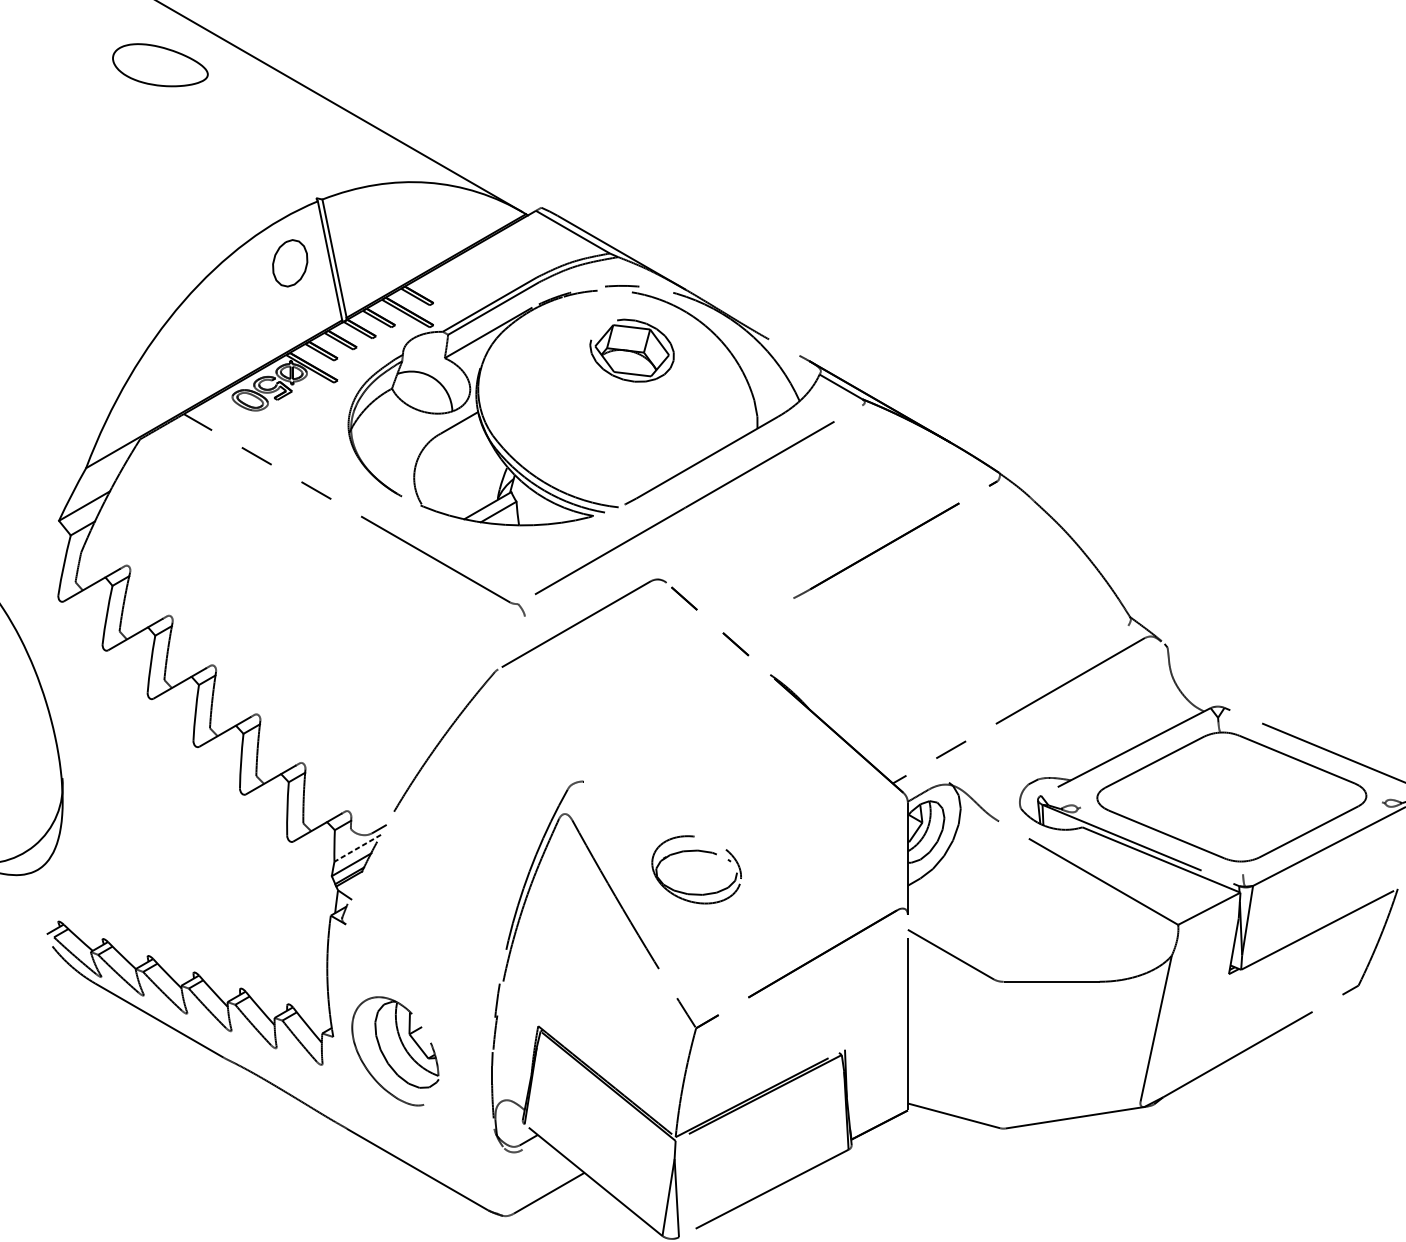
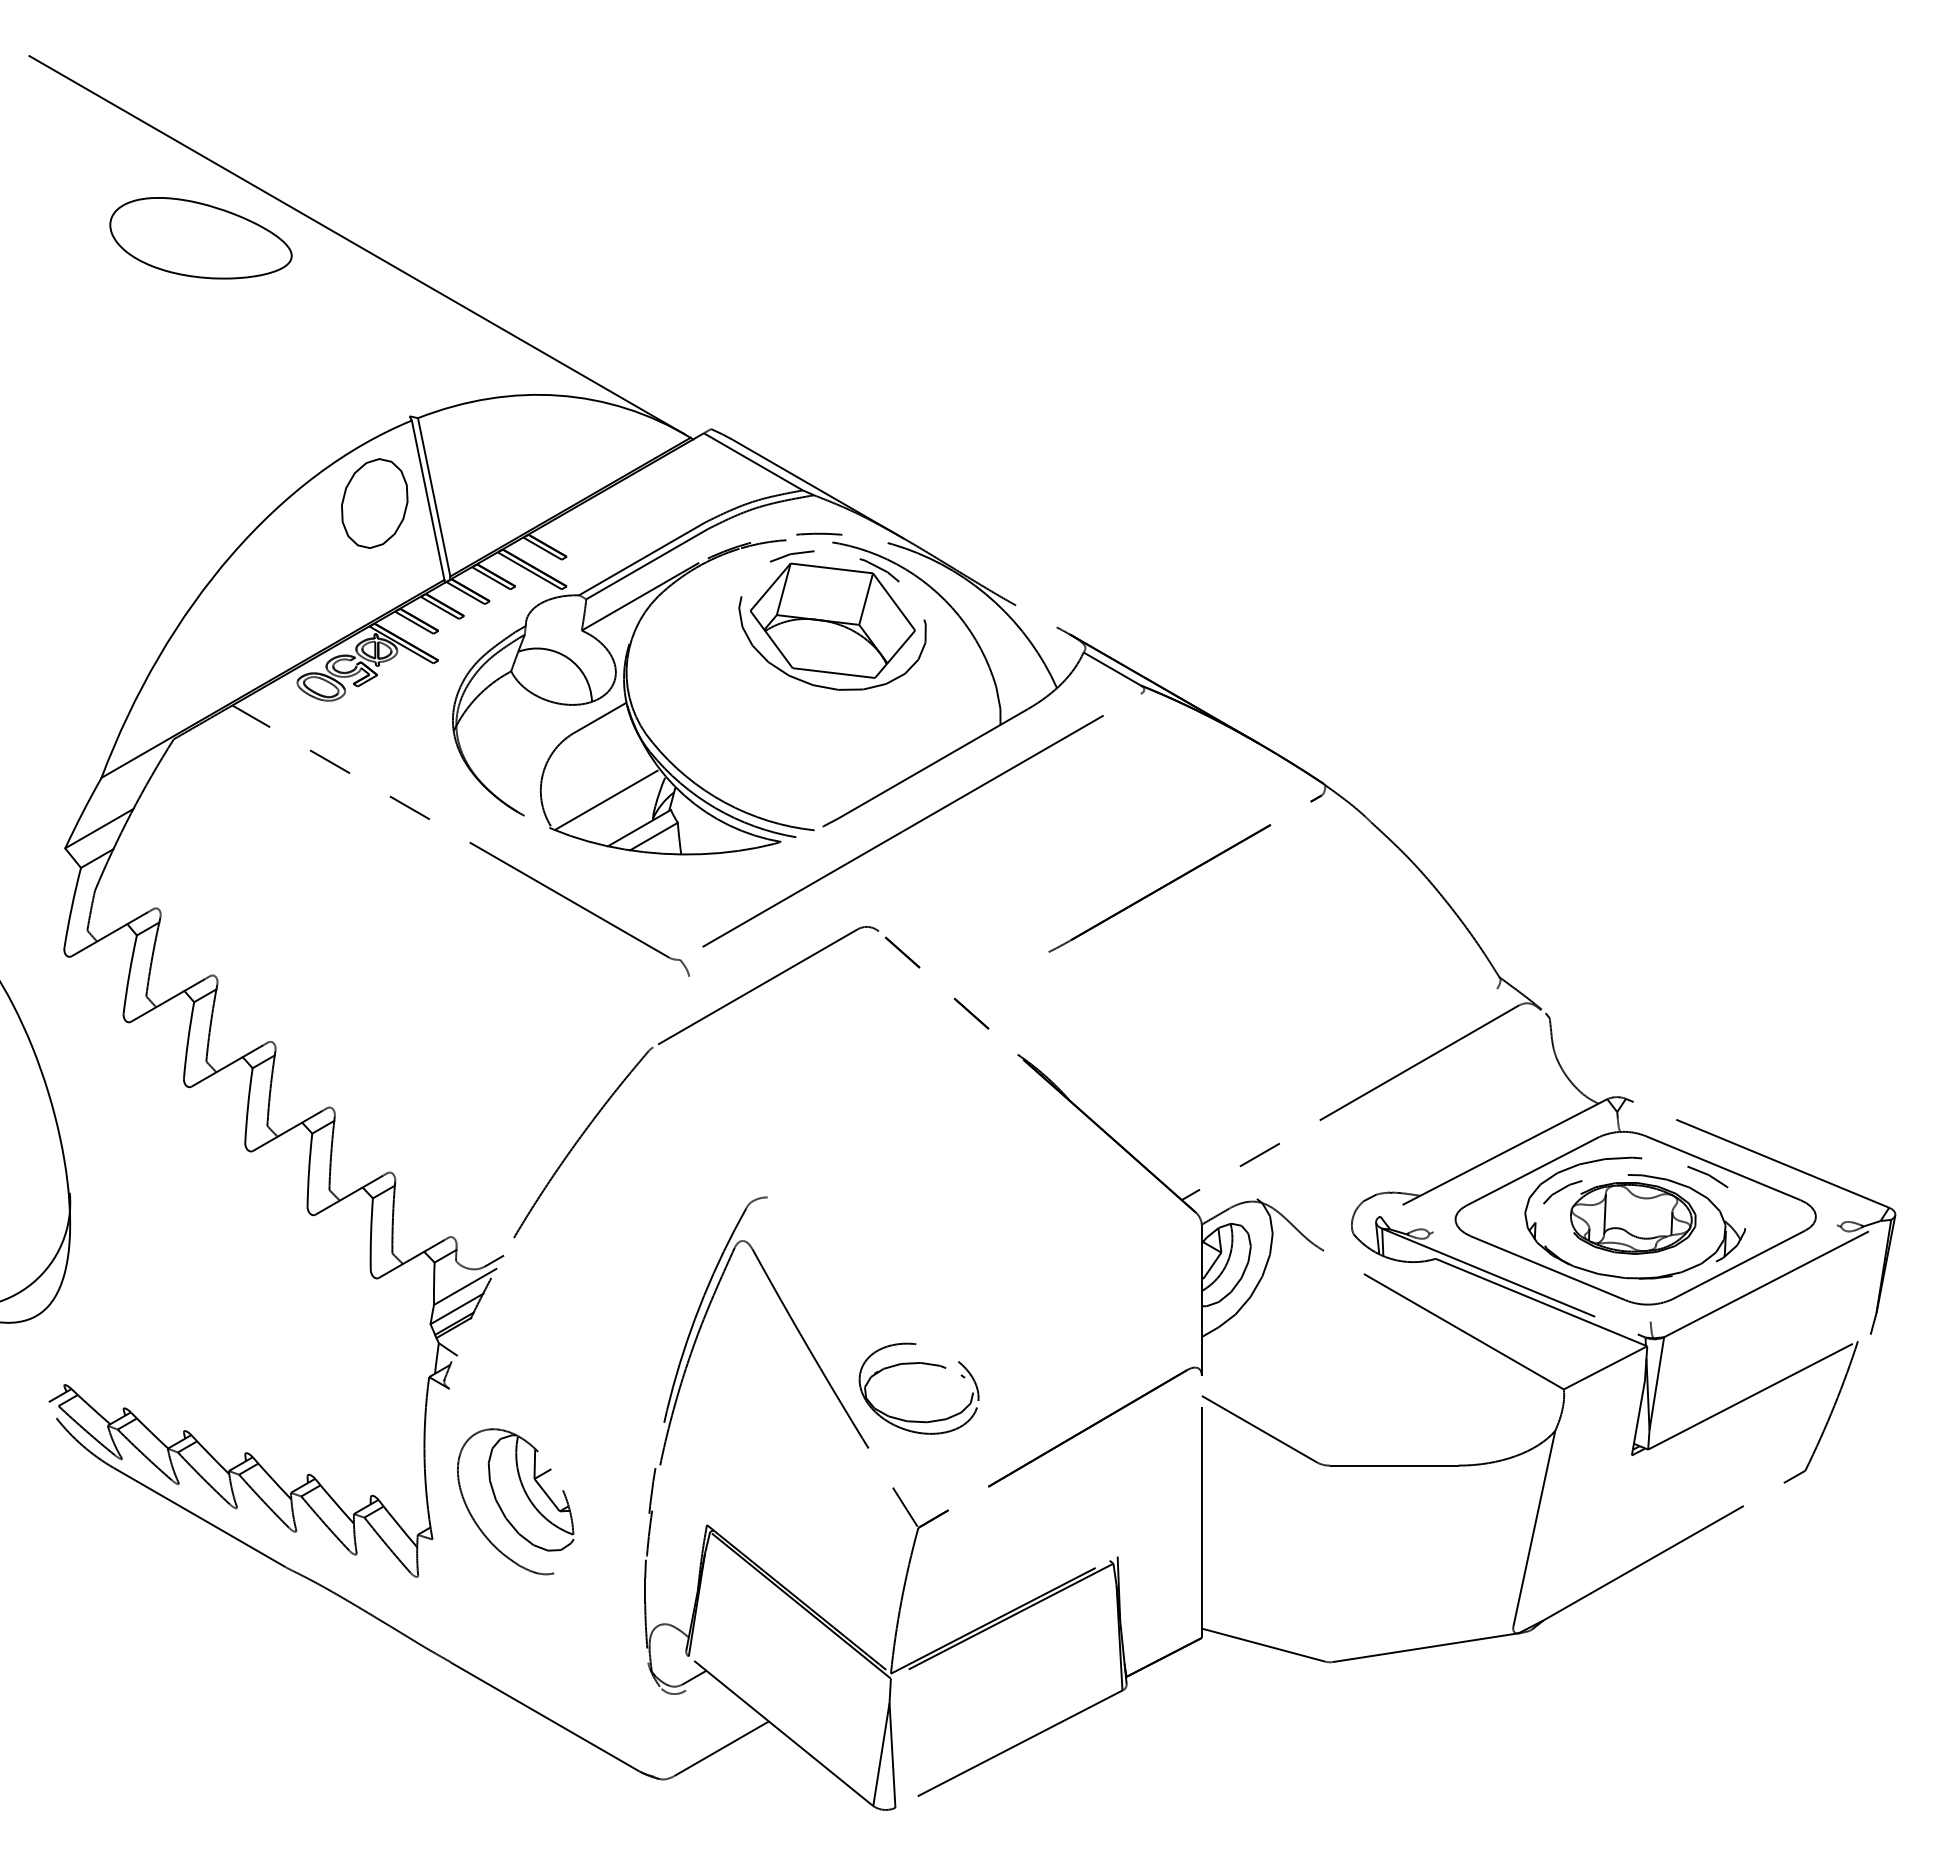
part: (160, 65) -> (200, 238), size x1.43
part: (289, 263) -> (374, 503), size x1.43
part: (632, 350) -> (832, 620), size x1.67
line: (463, 485) -> (606, 800), added
part: (1230, 796) -> (1634, 1217), added
line: (357, 848) -> (464, 1287), dashed -> solid
part: (694, 851) -> (915, 1364), moved
part: (403, 1047) -> (526, 1496), moved

